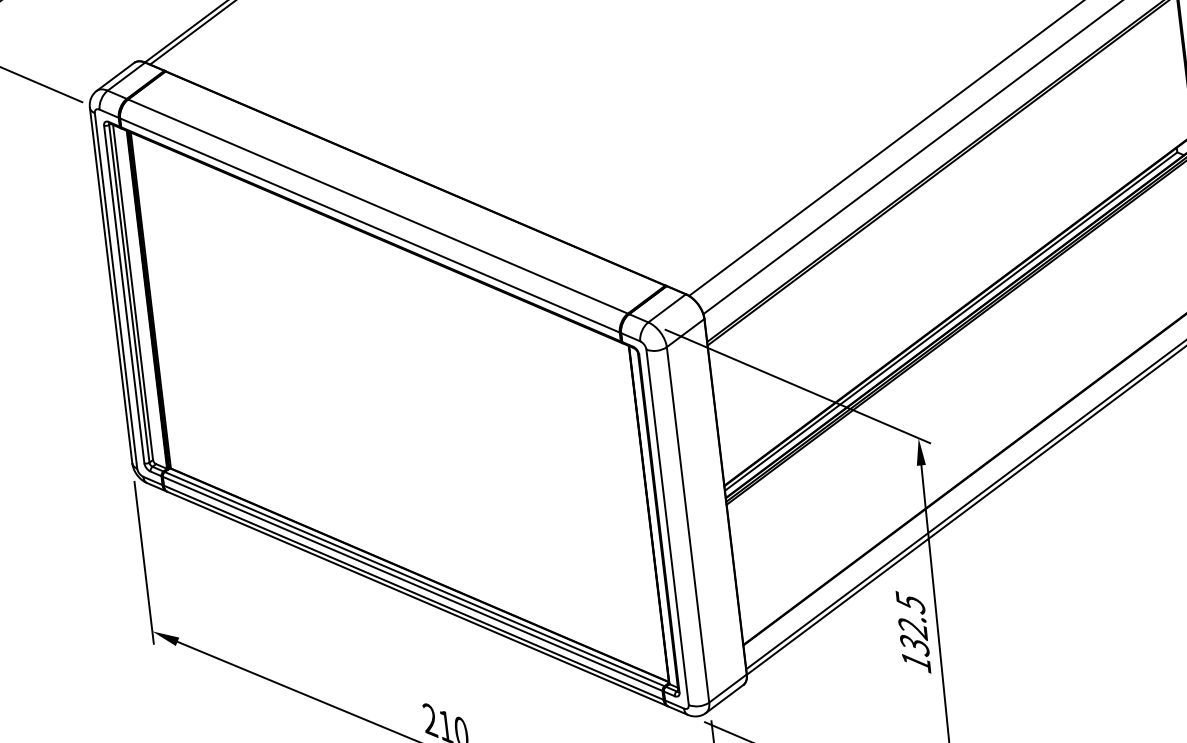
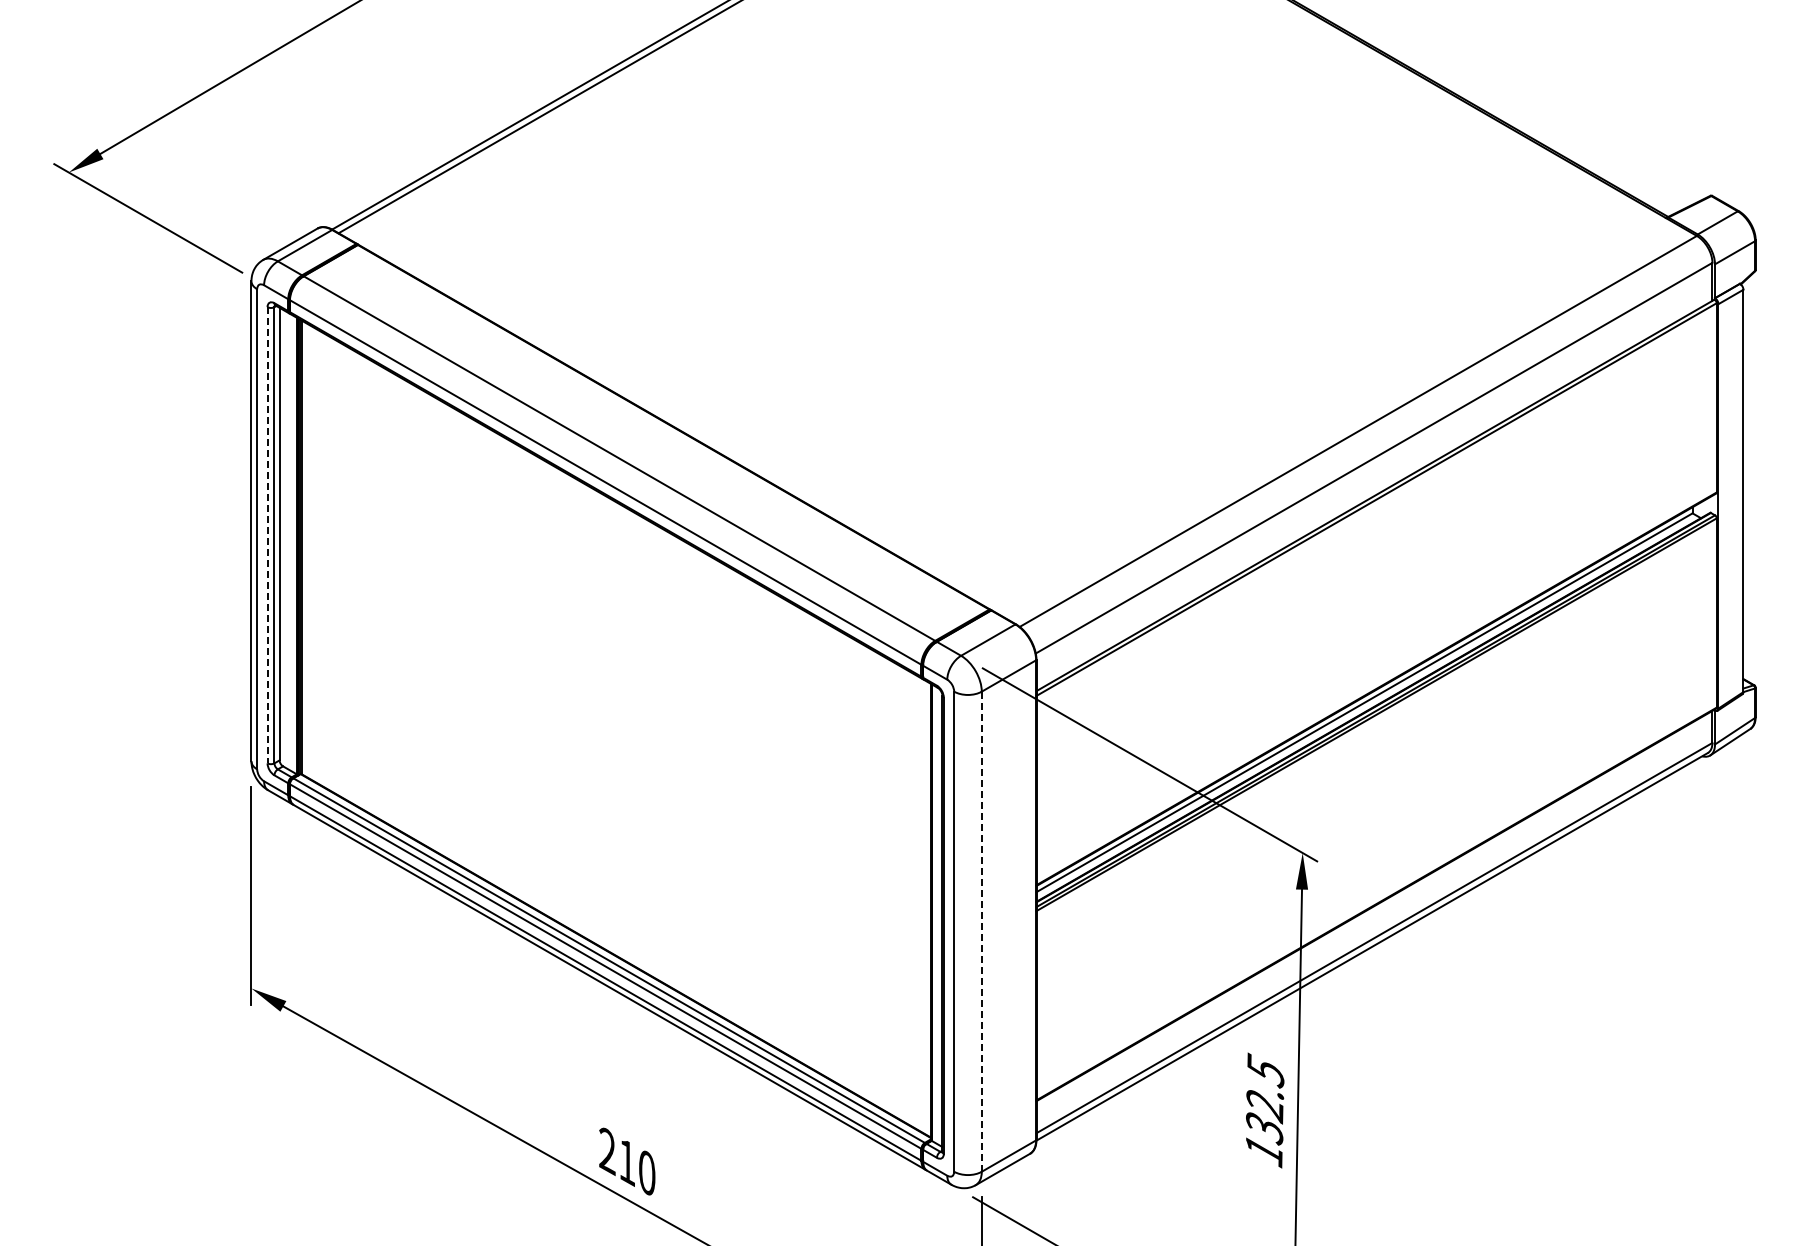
line: (124, 294) -> (267, 535), solid -> dashed
line: (687, 524) -> (981, 931), solid -> dashed

